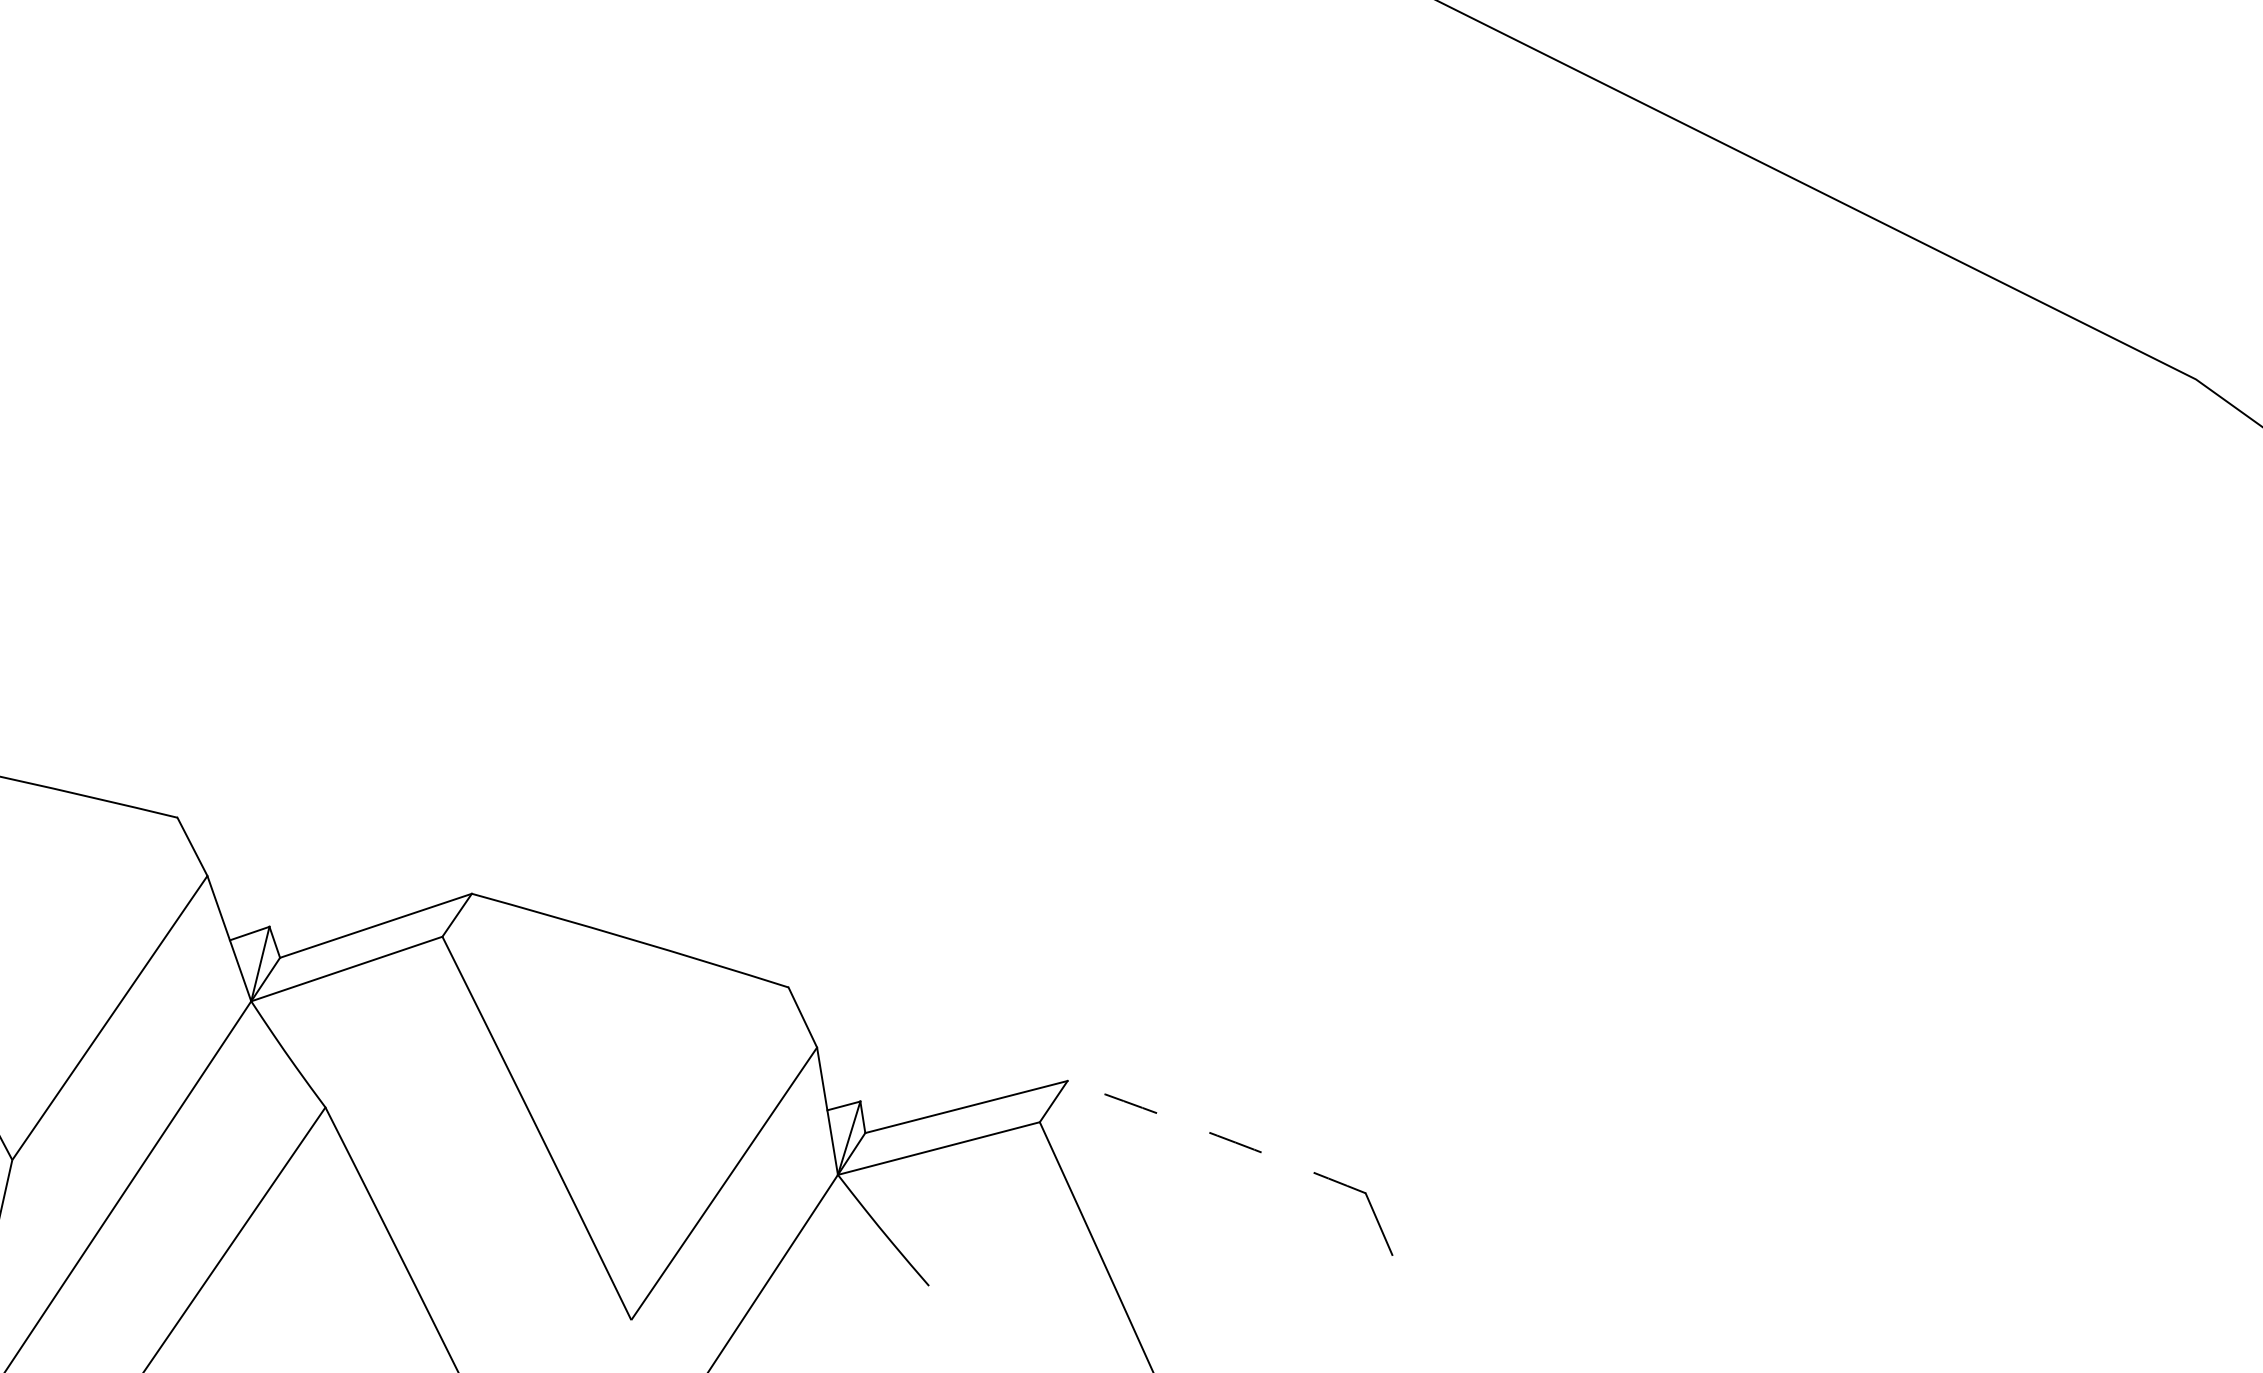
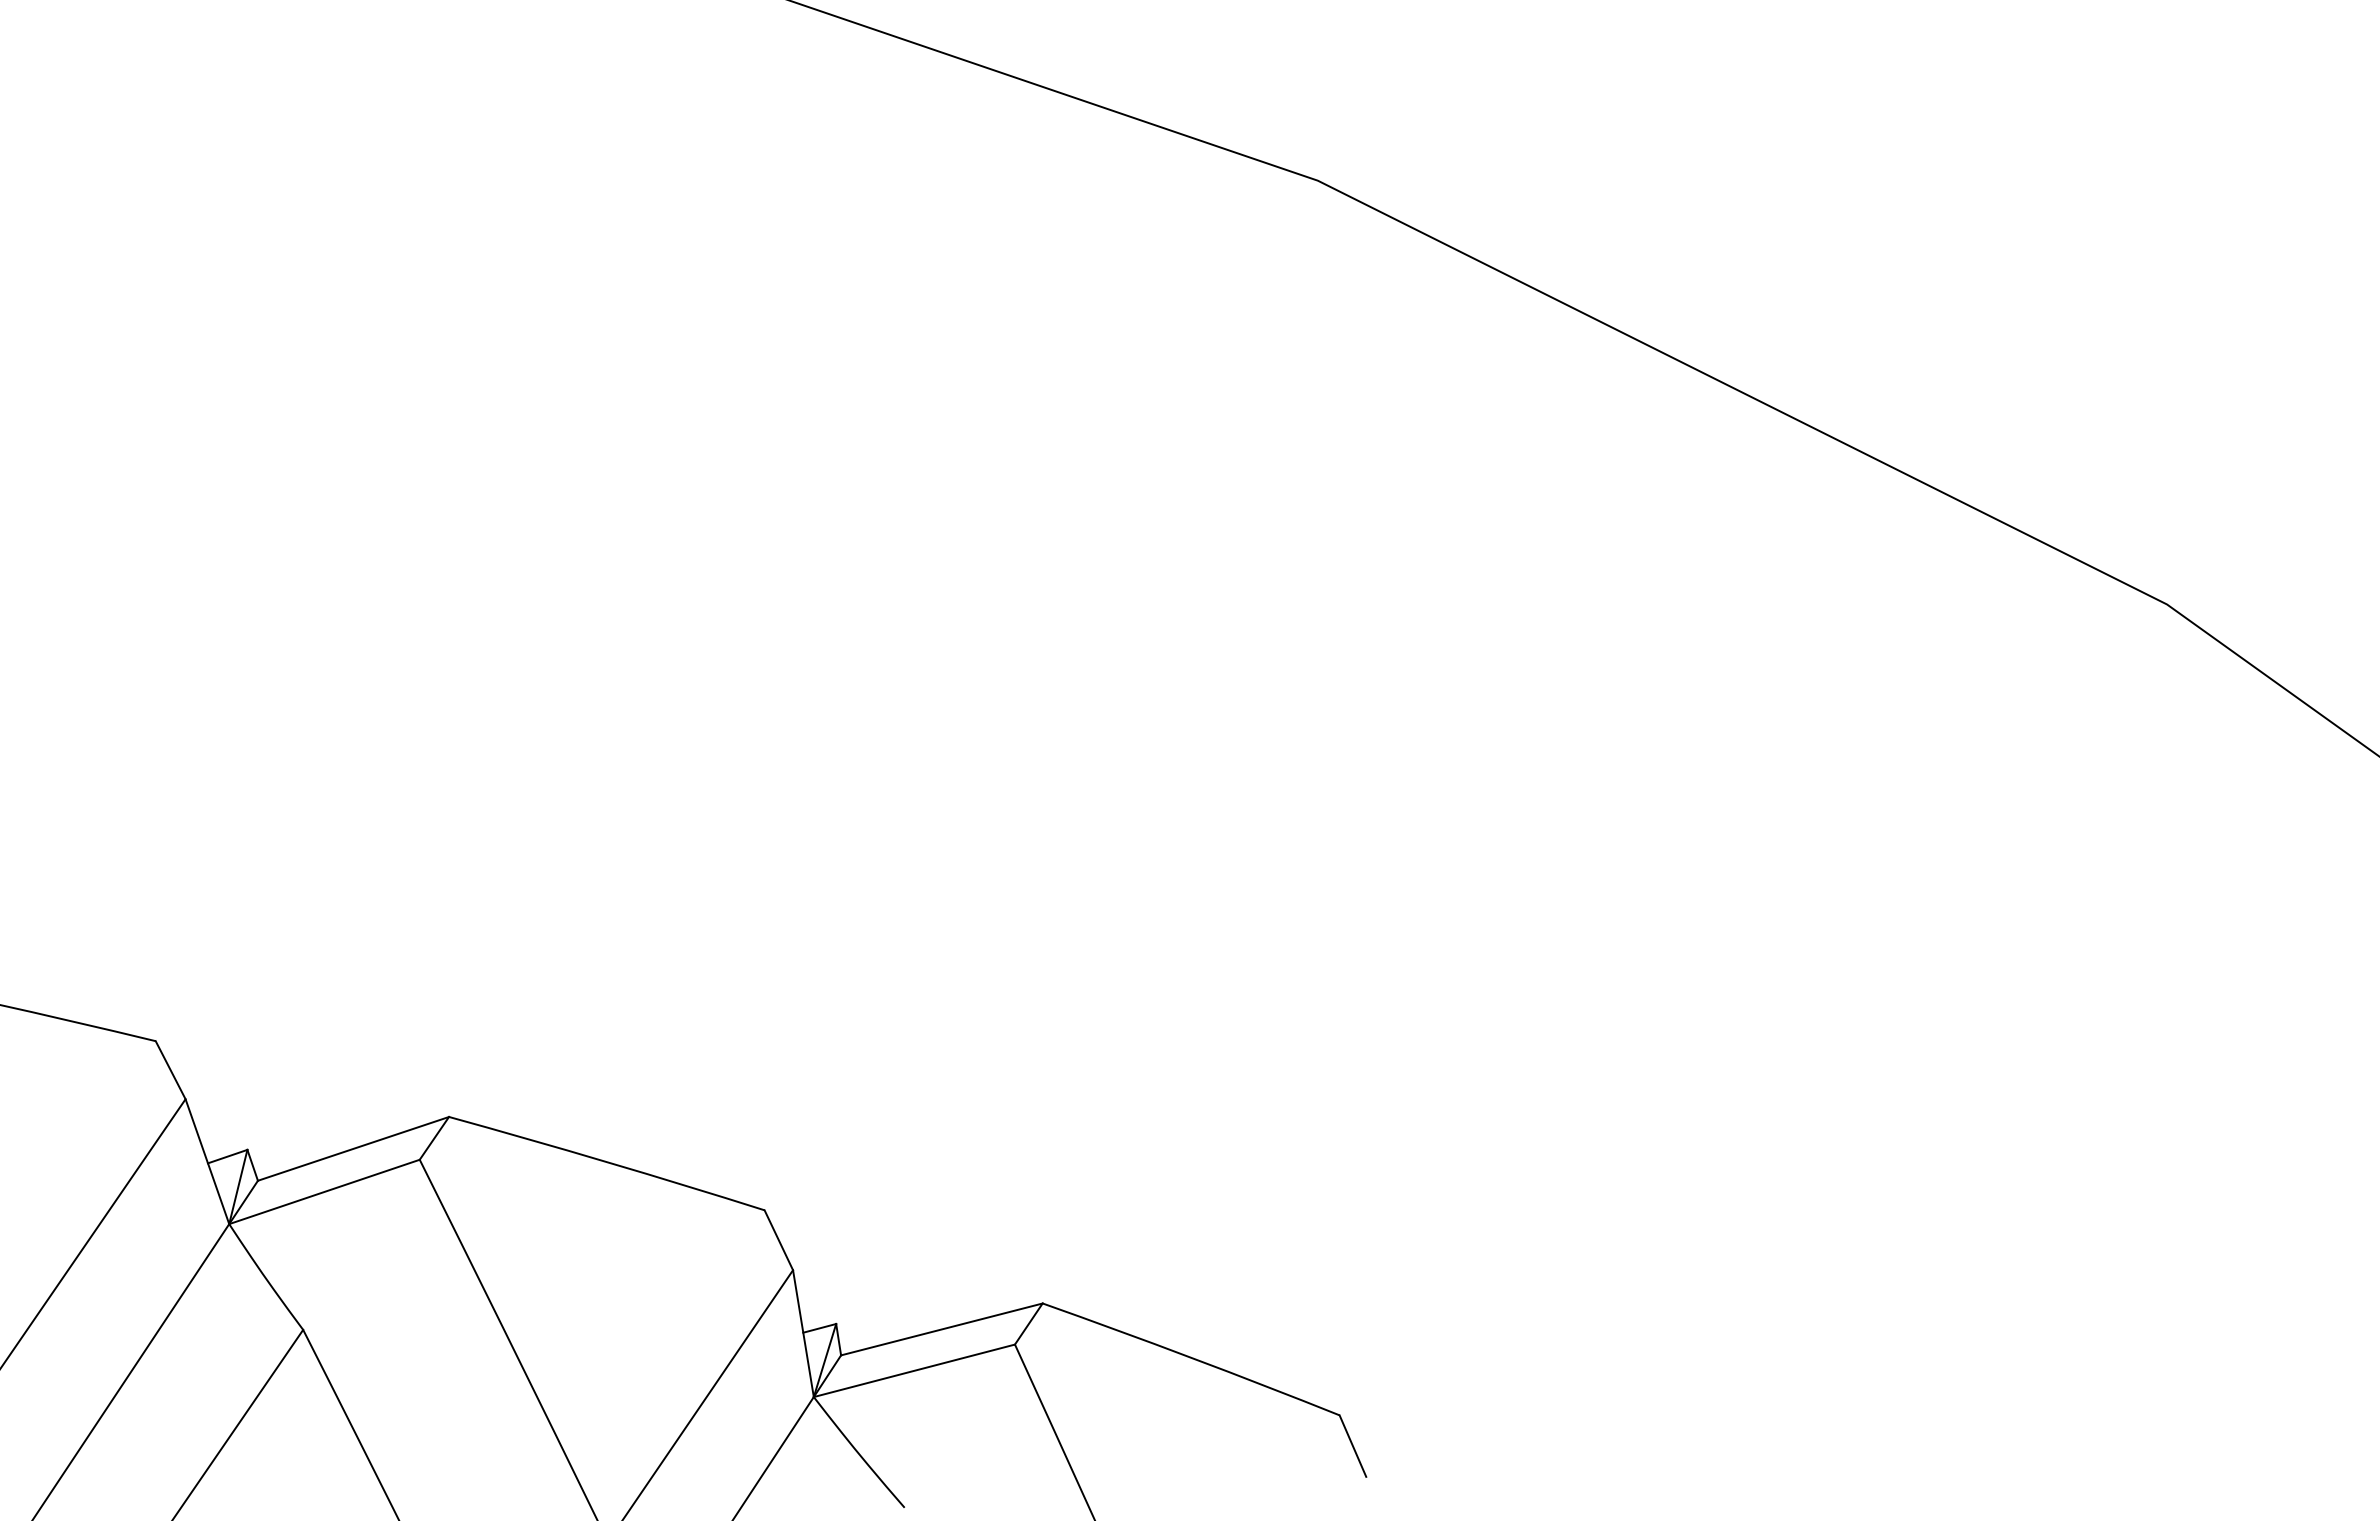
arc: (1216, 1135) -> (1191, 1357), dashed -> solid

